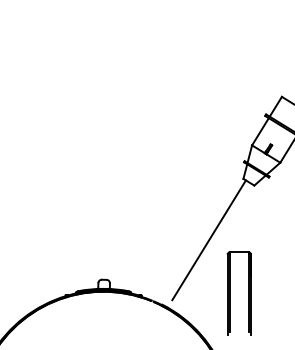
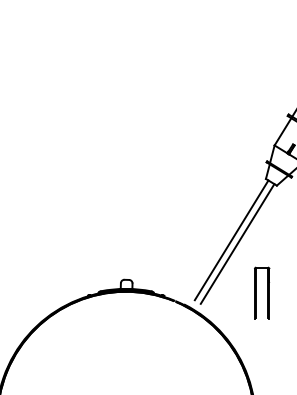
line: (214, 243) -> (237, 243), added
part: (239, 292) -> (262, 292), size x0.62

